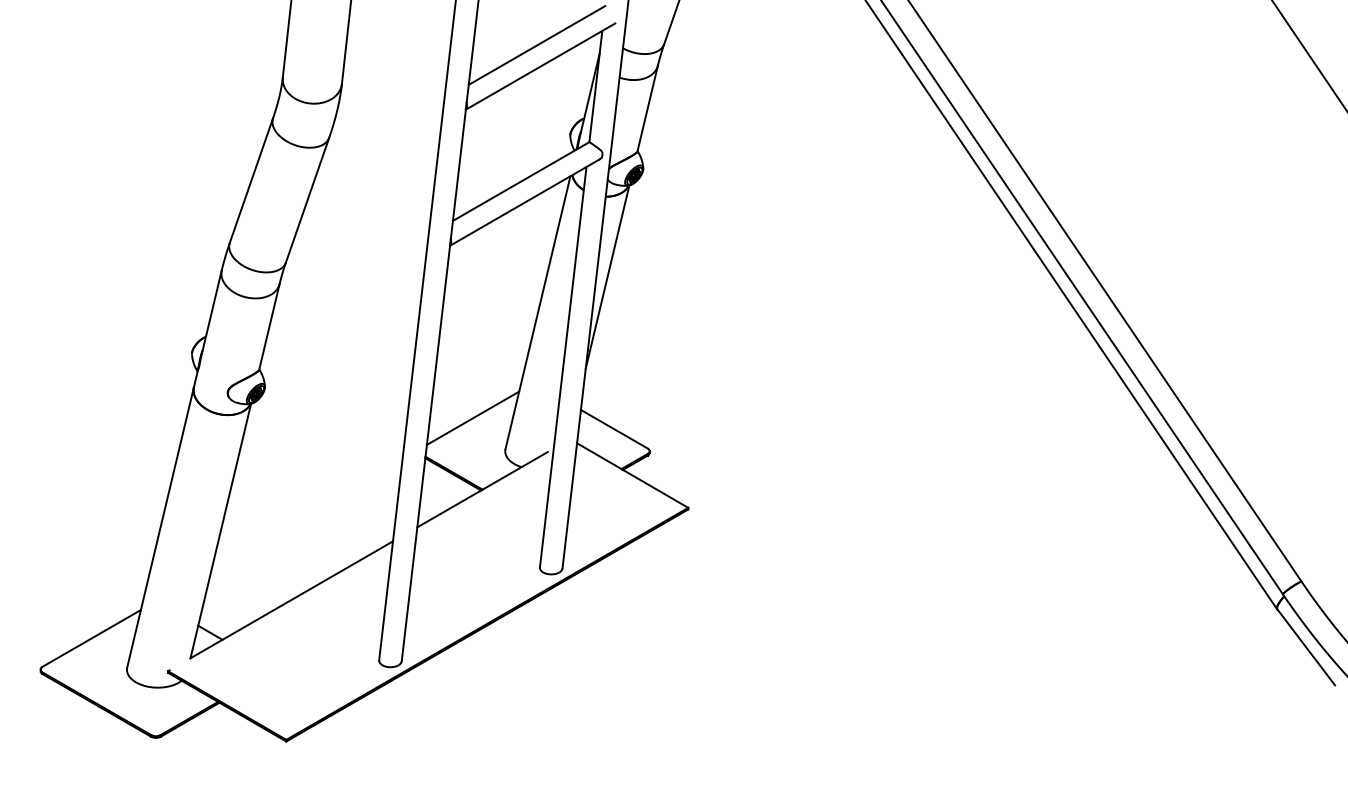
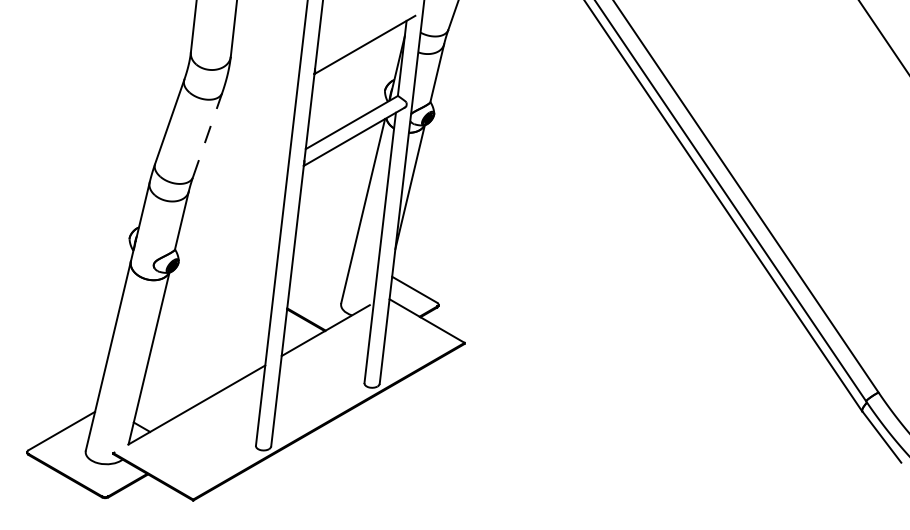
line: (536, 45) -> (362, 30), removed
line: (307, 200) -> (207, 135), solid -> dashed
line: (473, 418) -> (319, 282), removed

